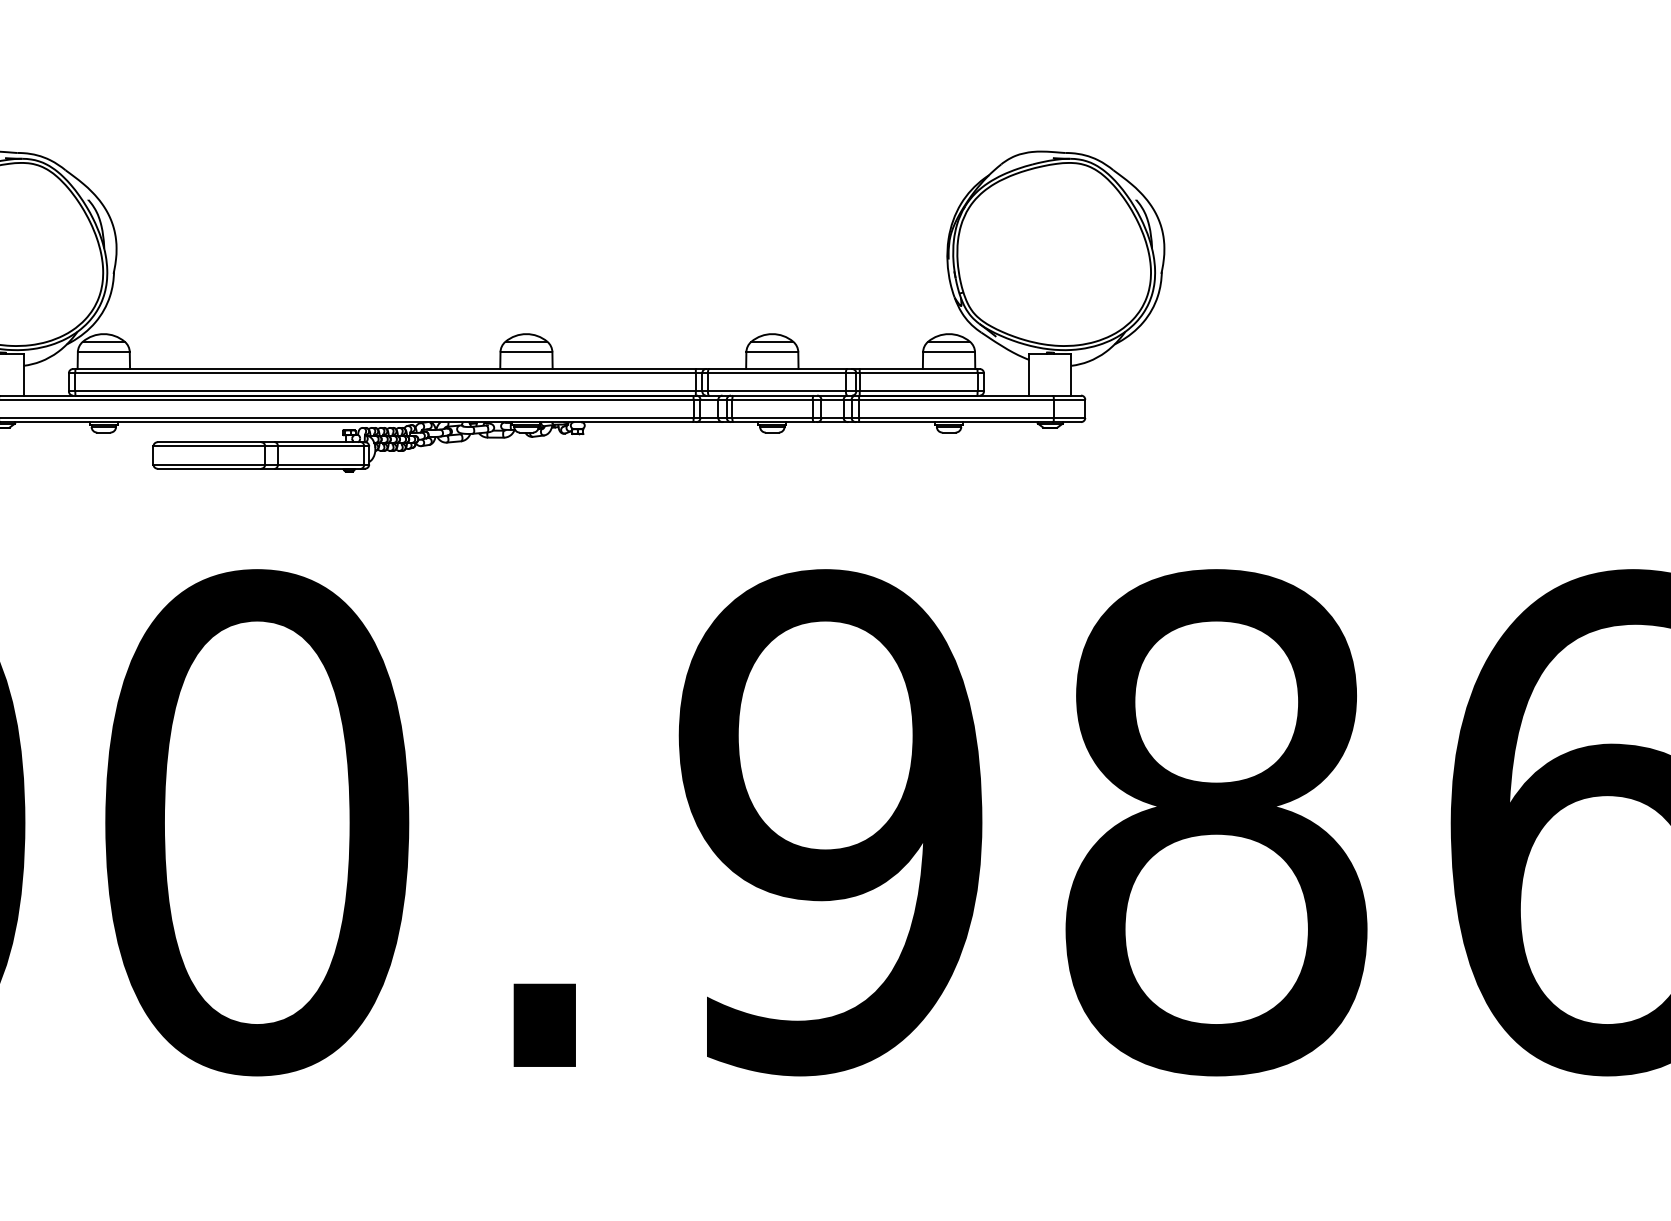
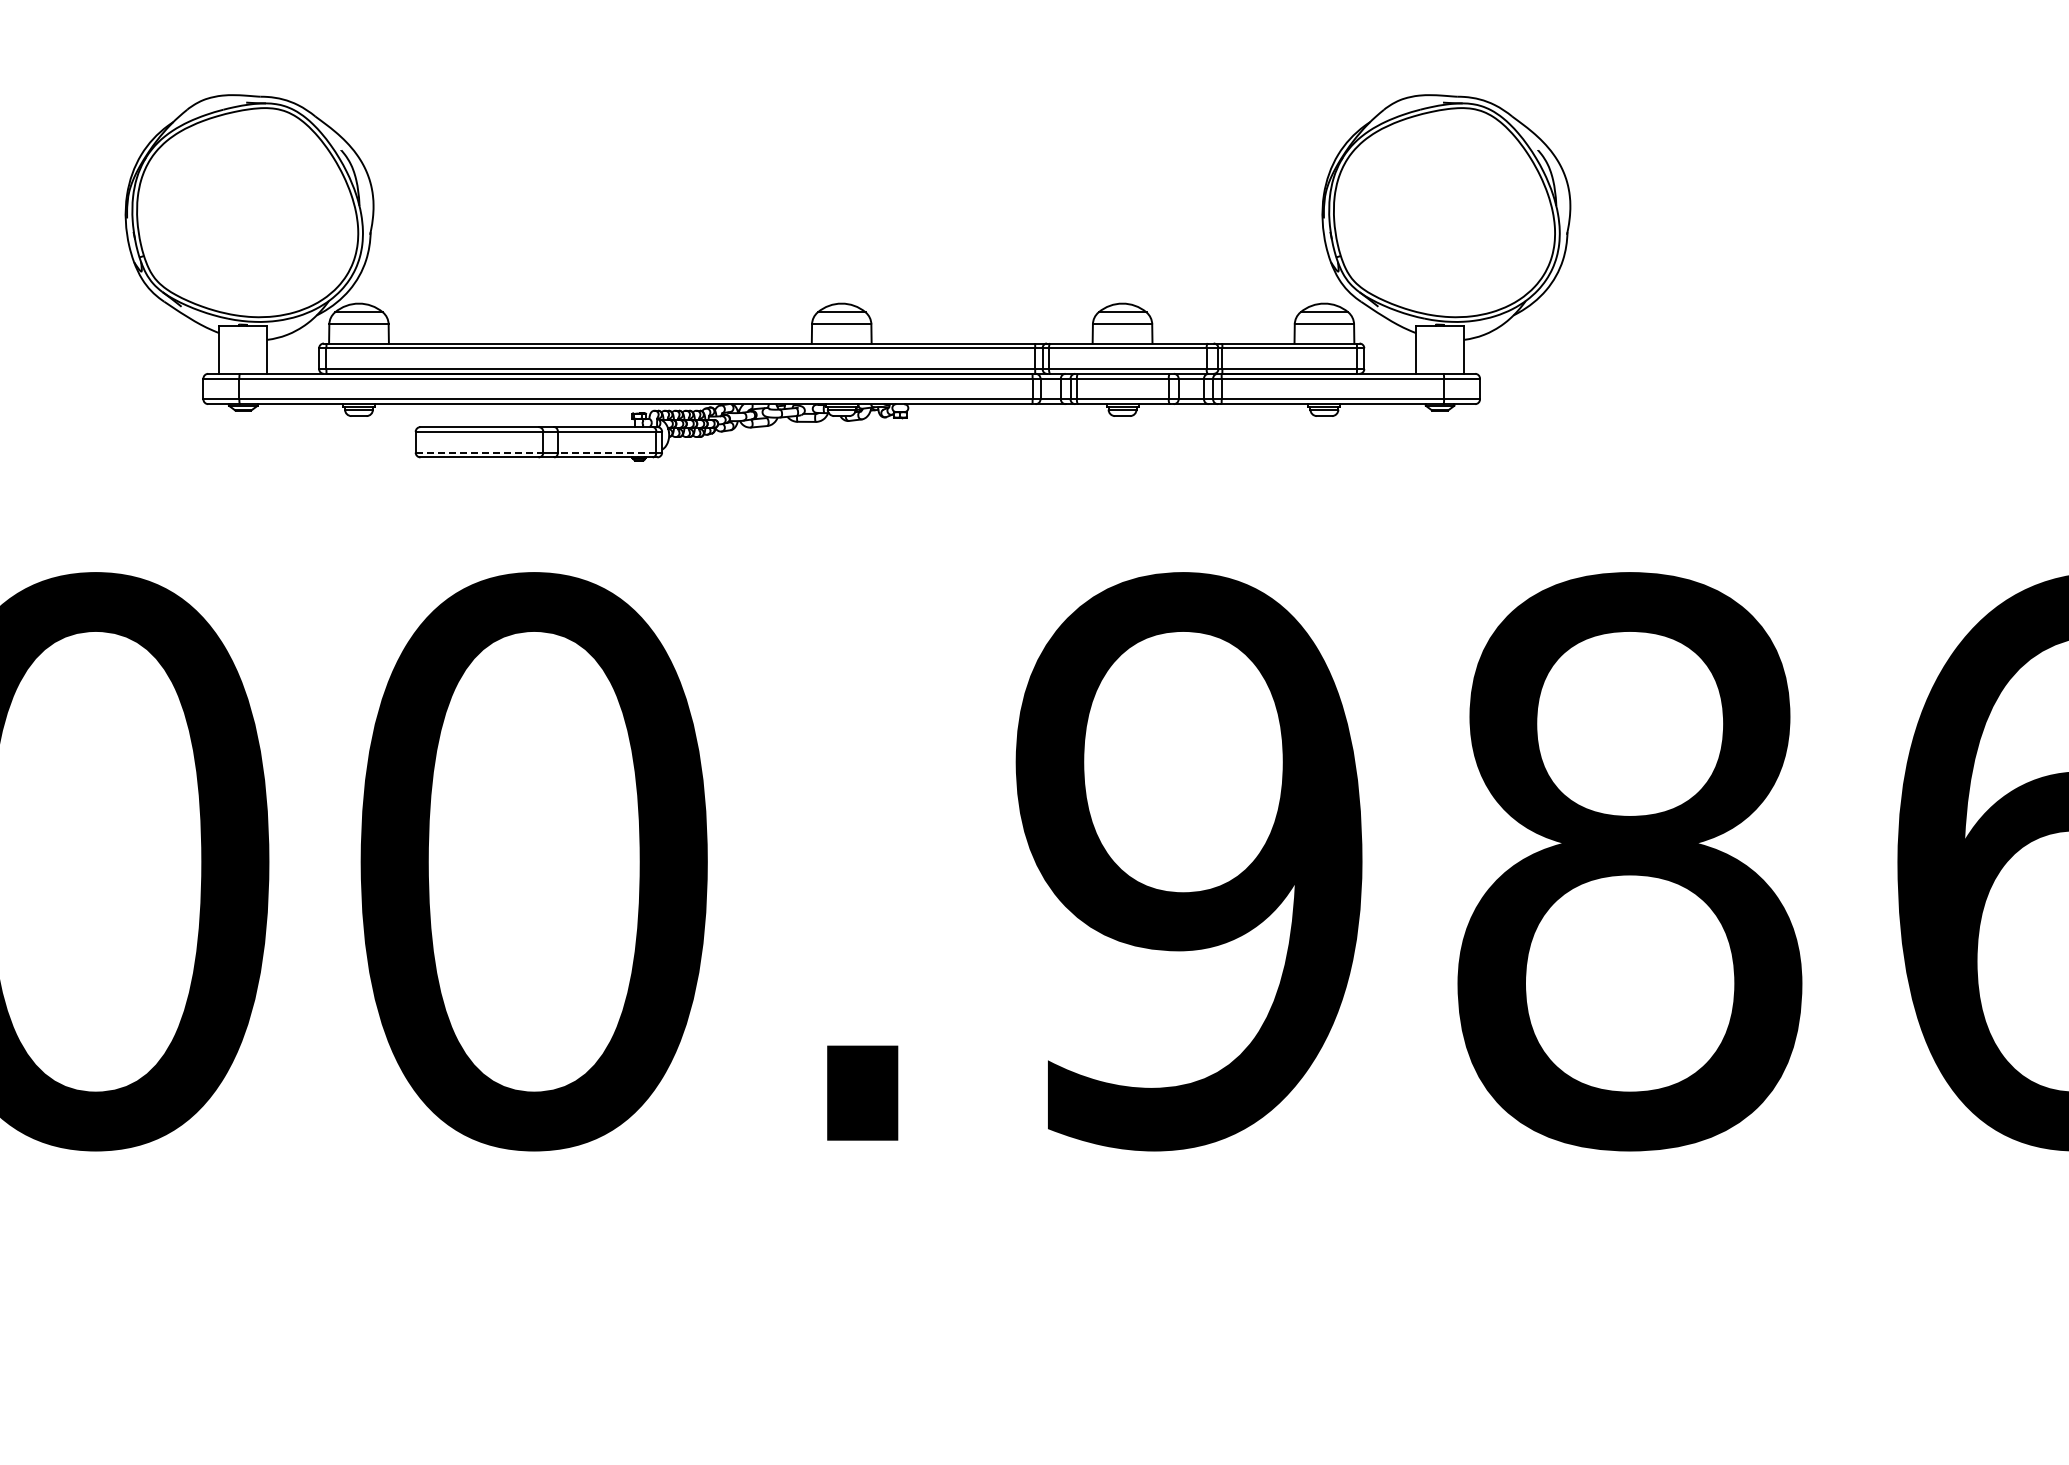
line: (209, 464) -> (479, 452), solid -> dashed
line: (320, 464) -> (606, 452), solid -> dashed

